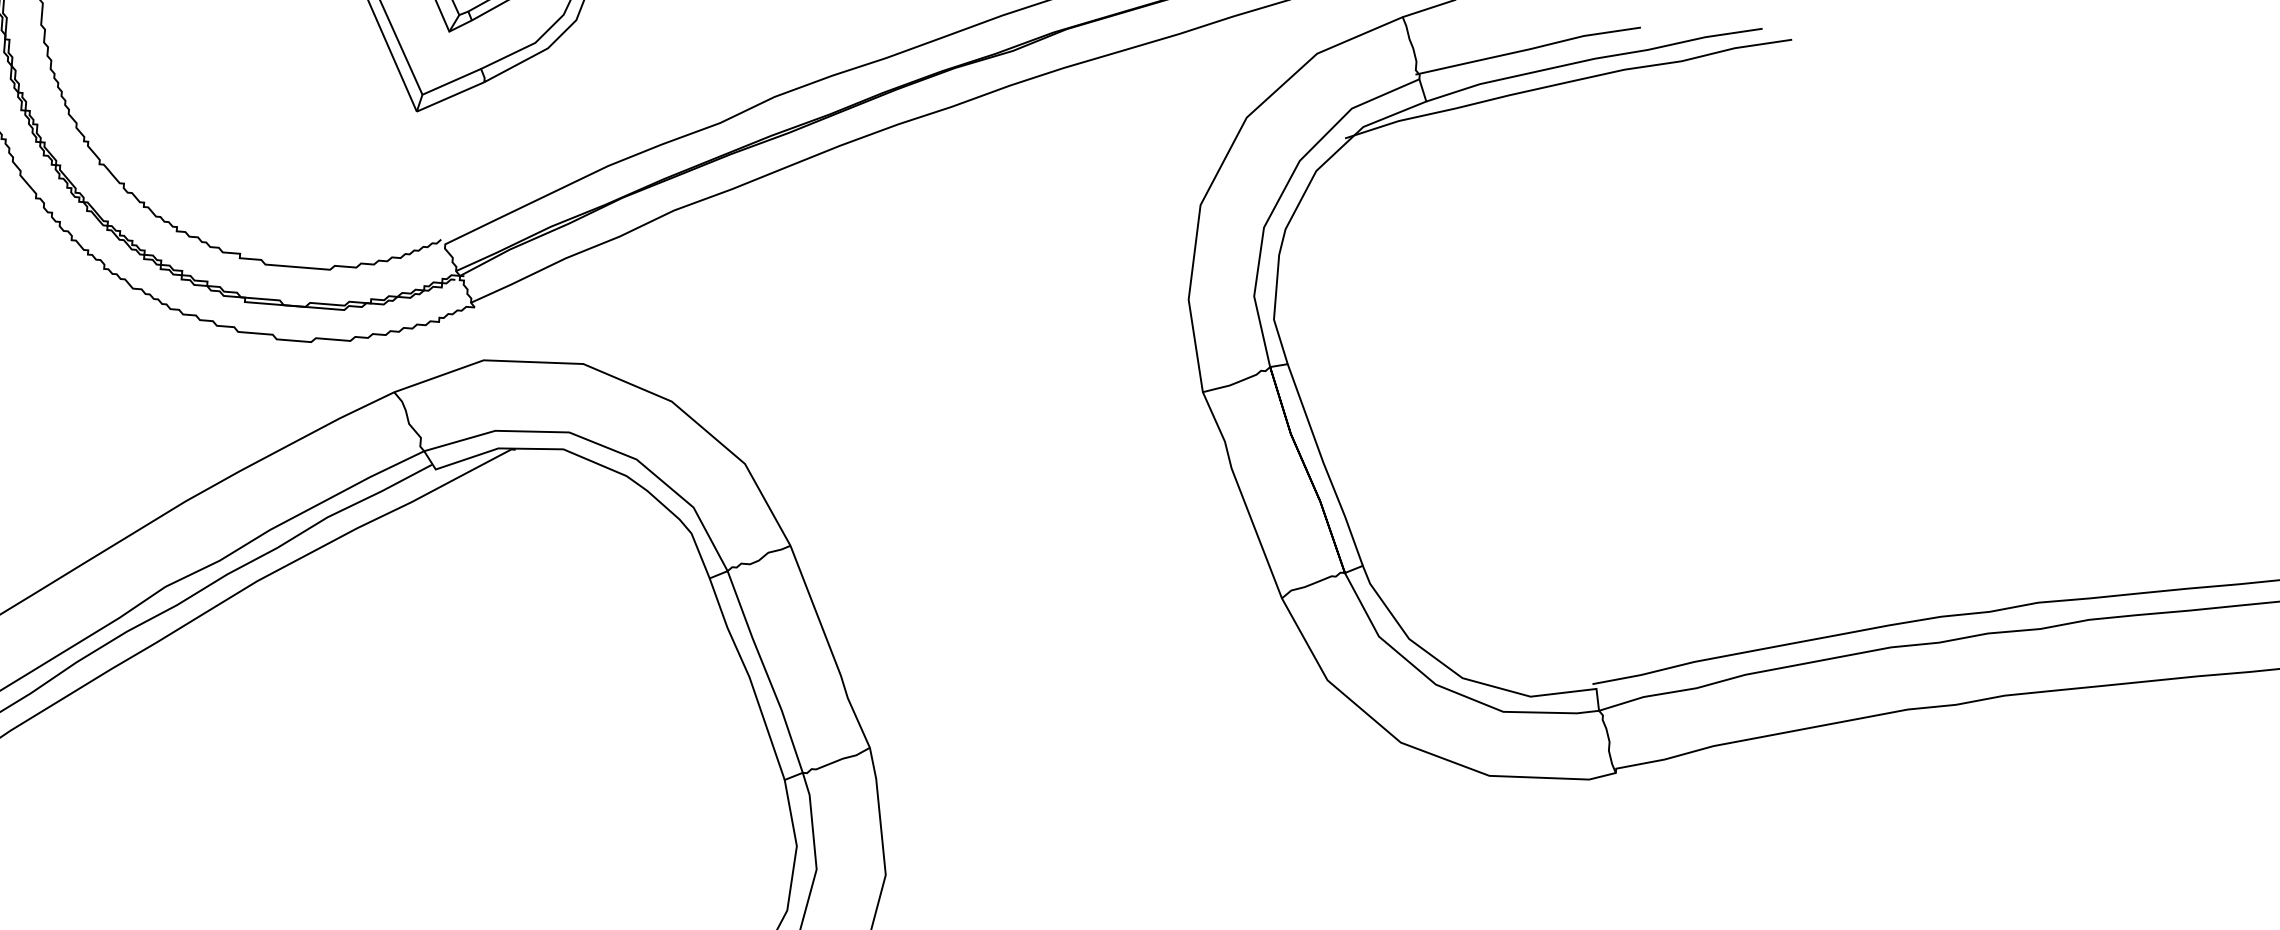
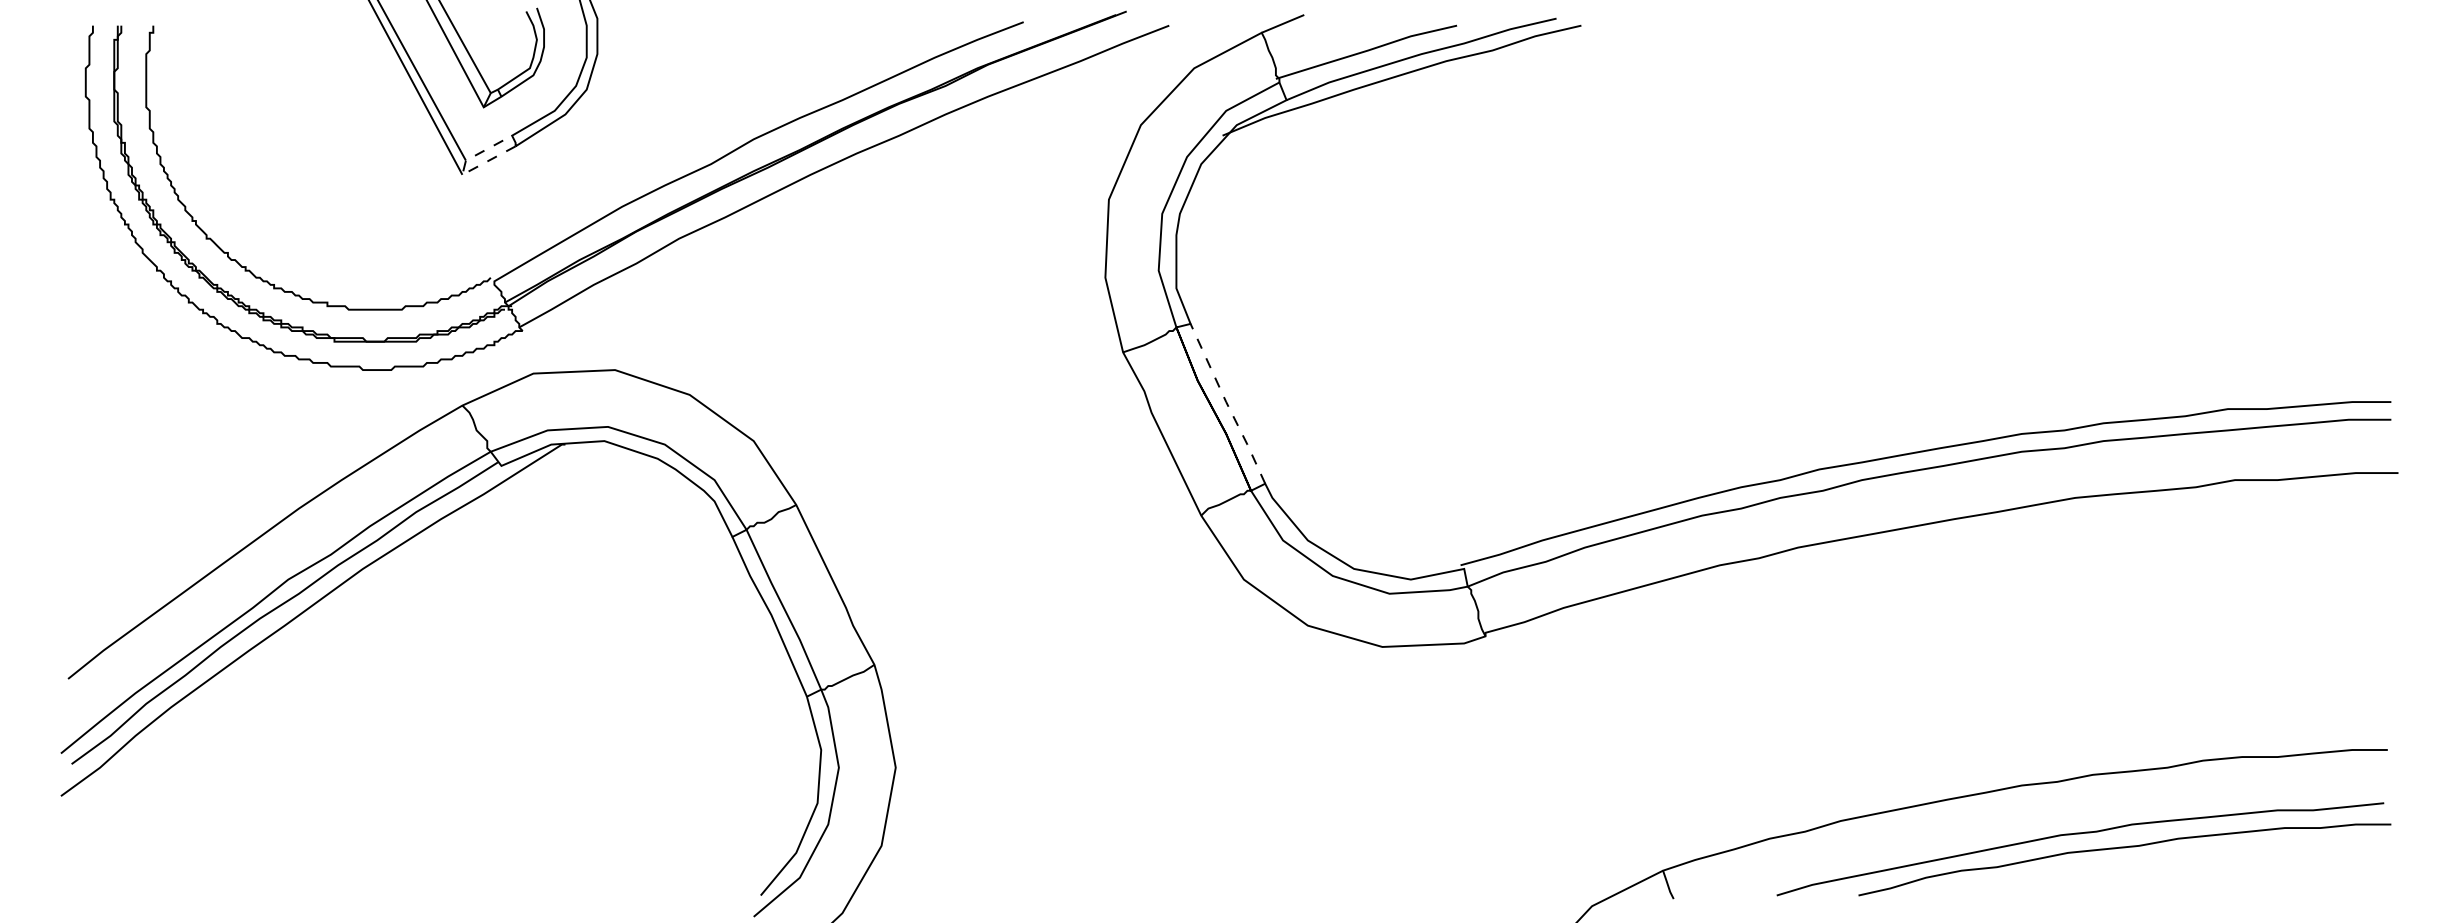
line: (418, 107) -> (463, 171), solid -> dashed
line: (1324, 464) -> (1227, 403), solid -> dashed

